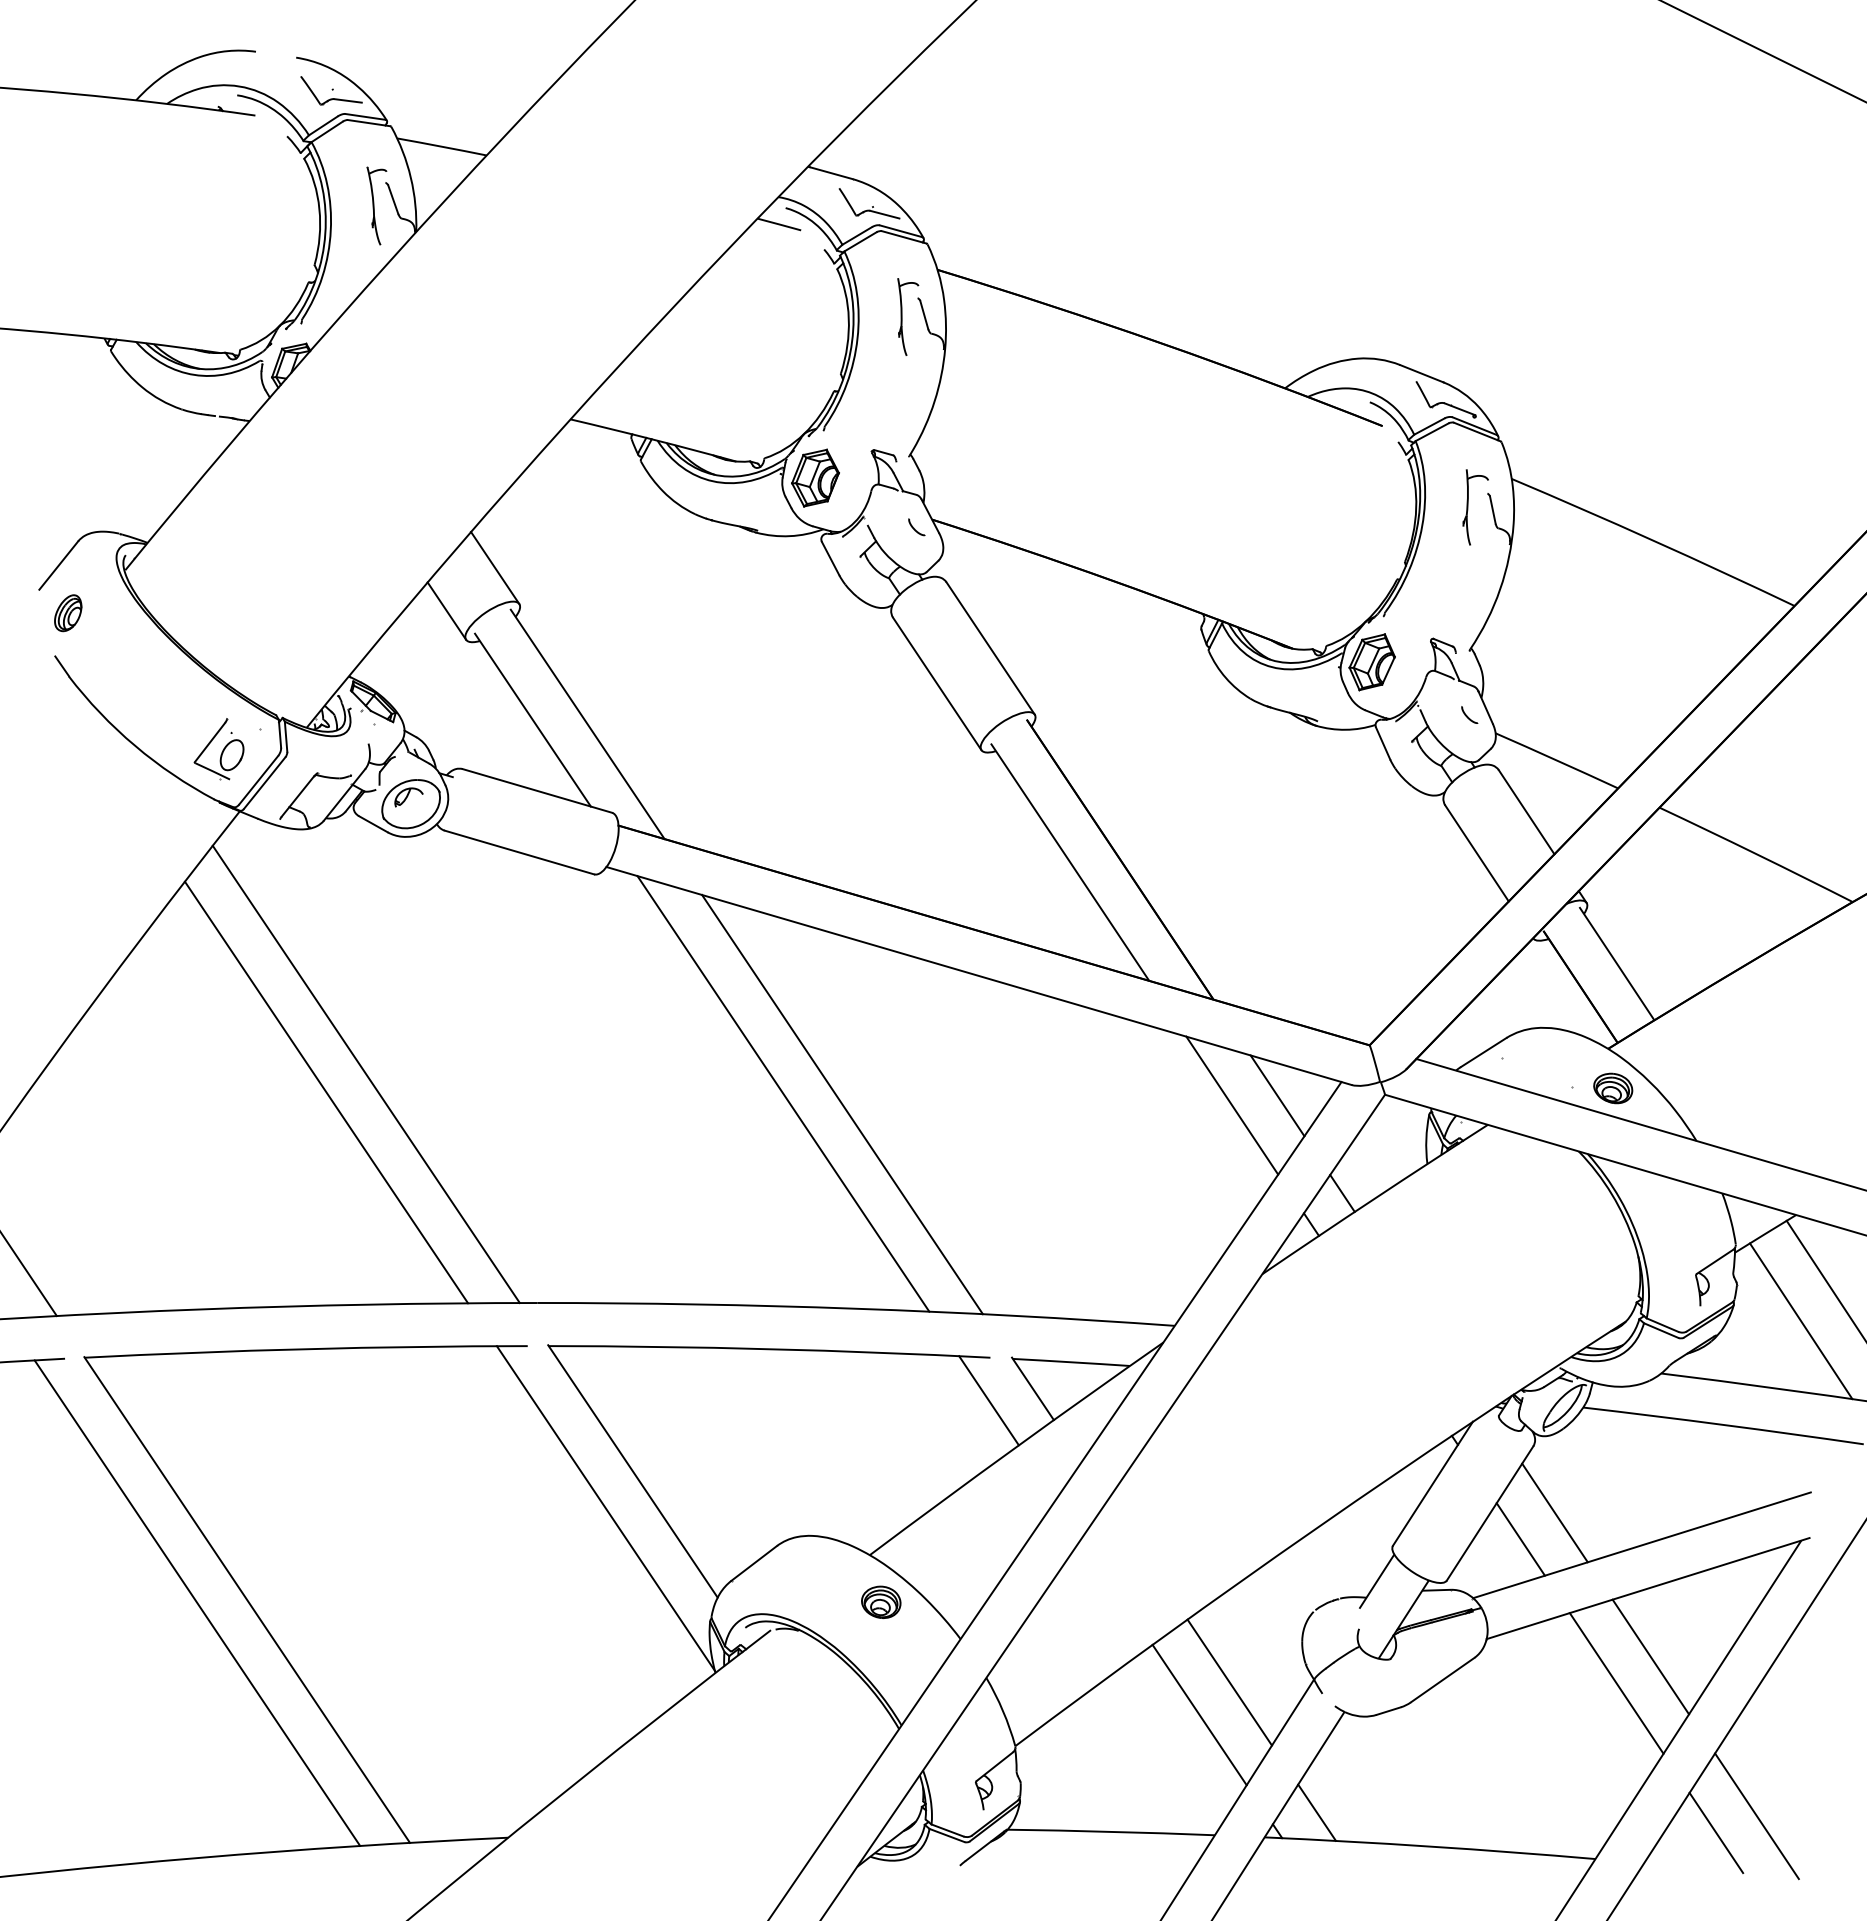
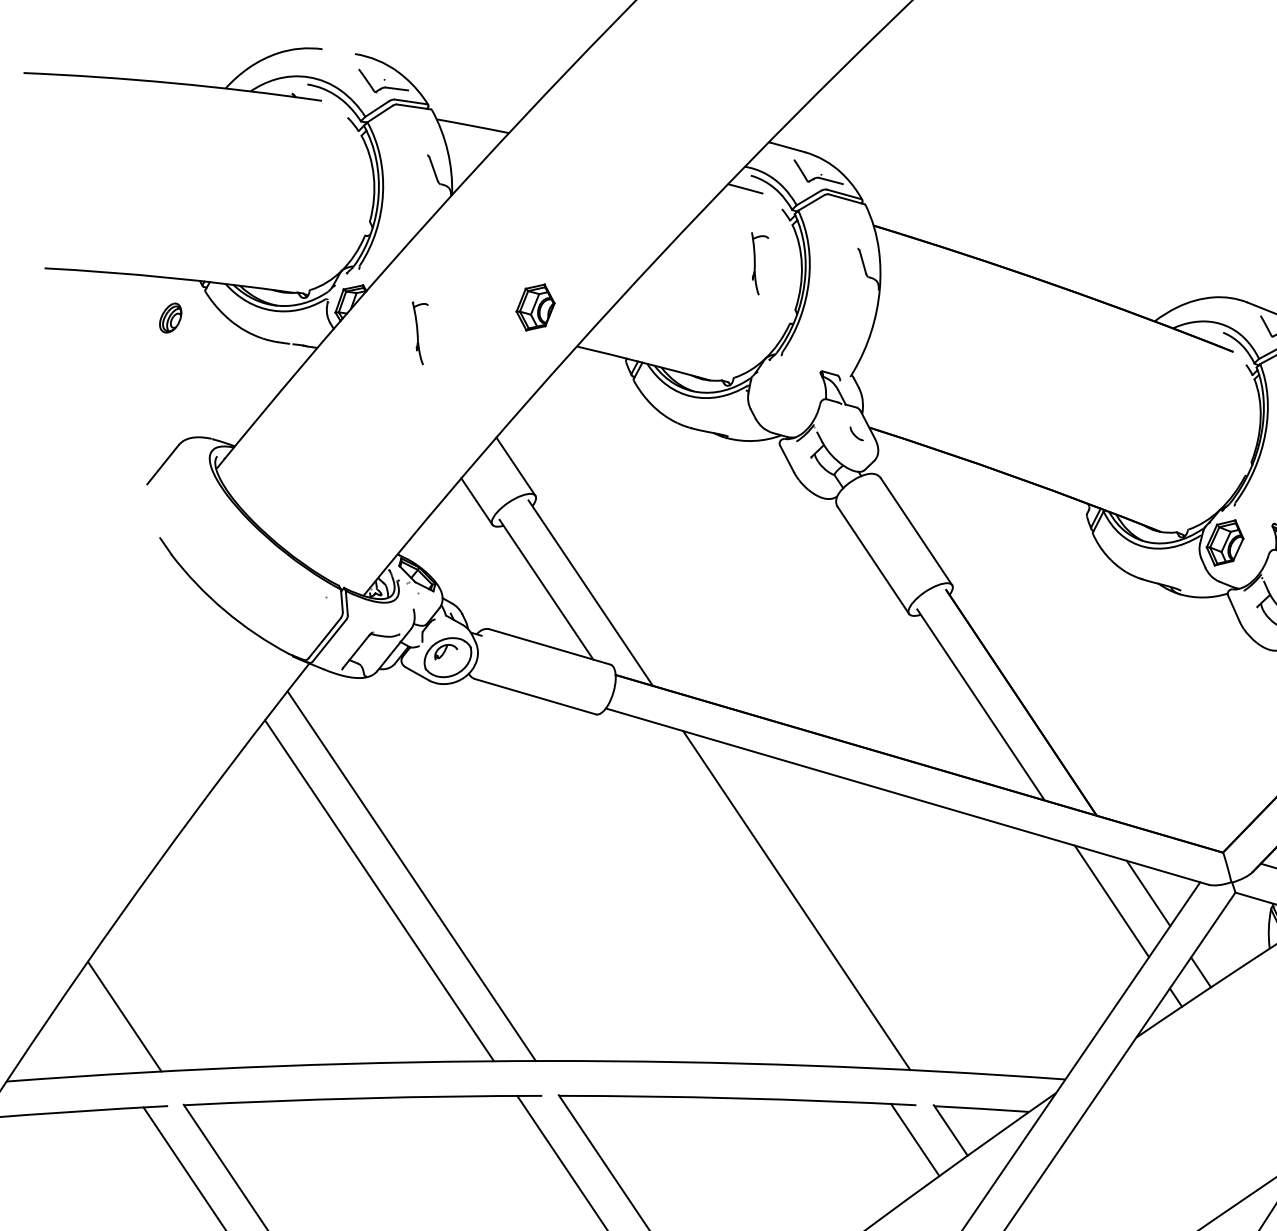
part: (376, 205) -> (419, 332), moved
part: (908, 316) -> (760, 263), moved
part: (815, 477) -> (535, 306), moved
part: (68, 613) -> (170, 318), moved
part: (218, 749) -> (292, 613), removed
line: (783, 1093) -> (749, 891), removed

